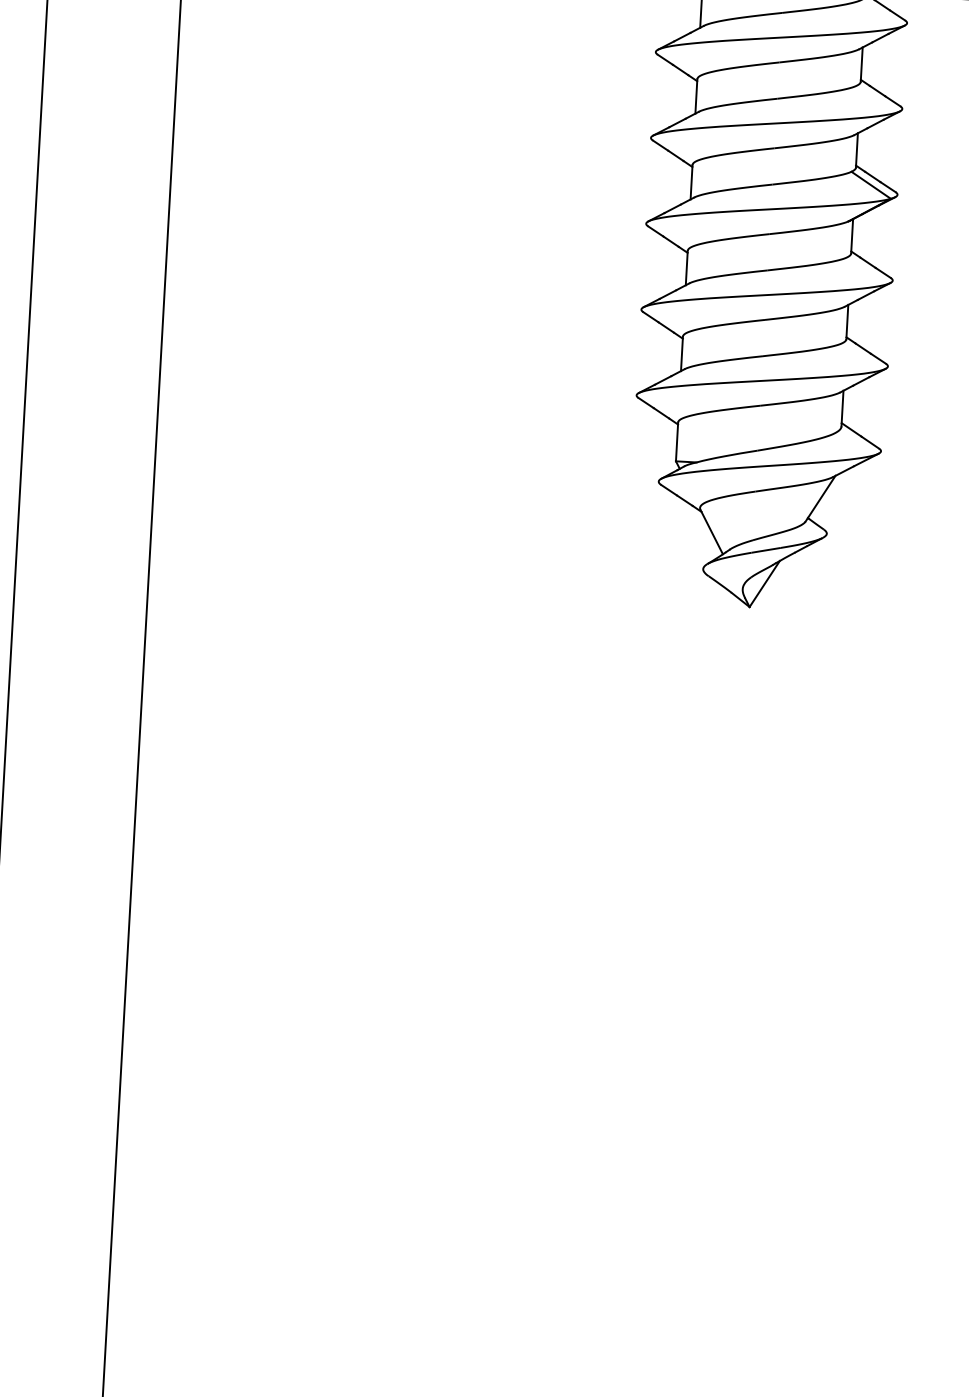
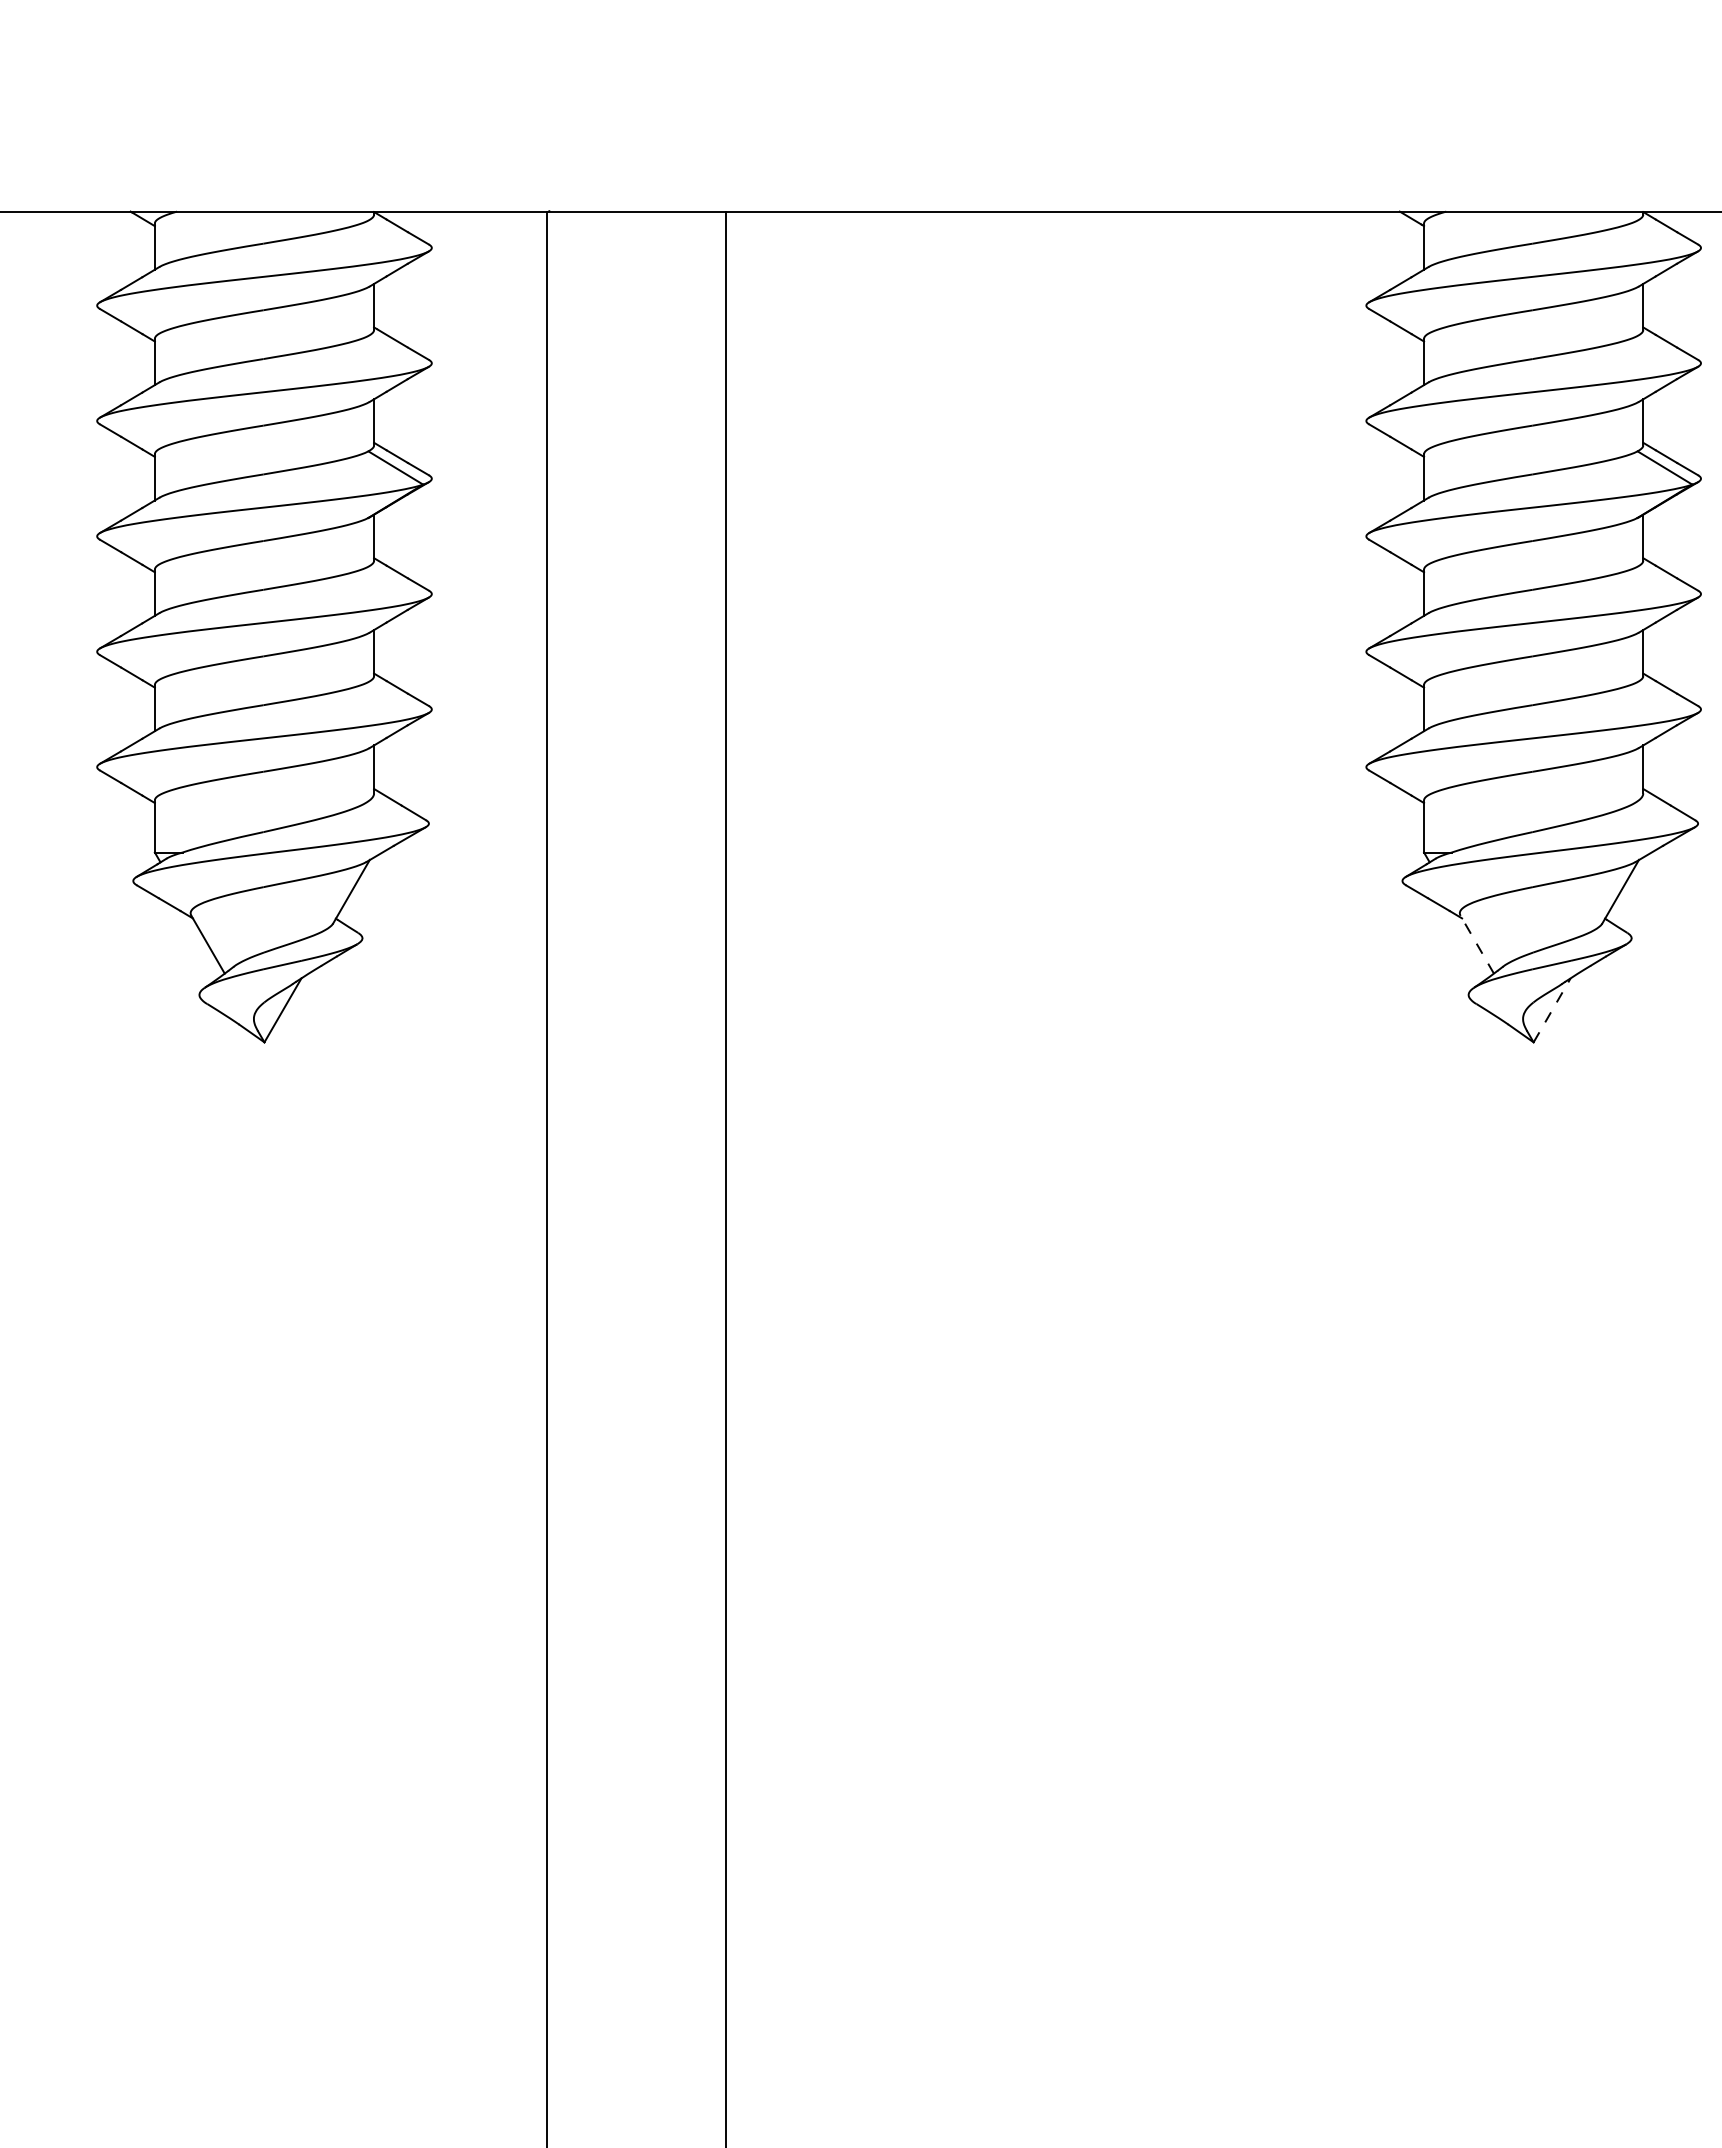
line: (711, 531) -> (1477, 944), solid -> dashed
line: (764, 584) -> (1552, 1010), solid -> dashed

